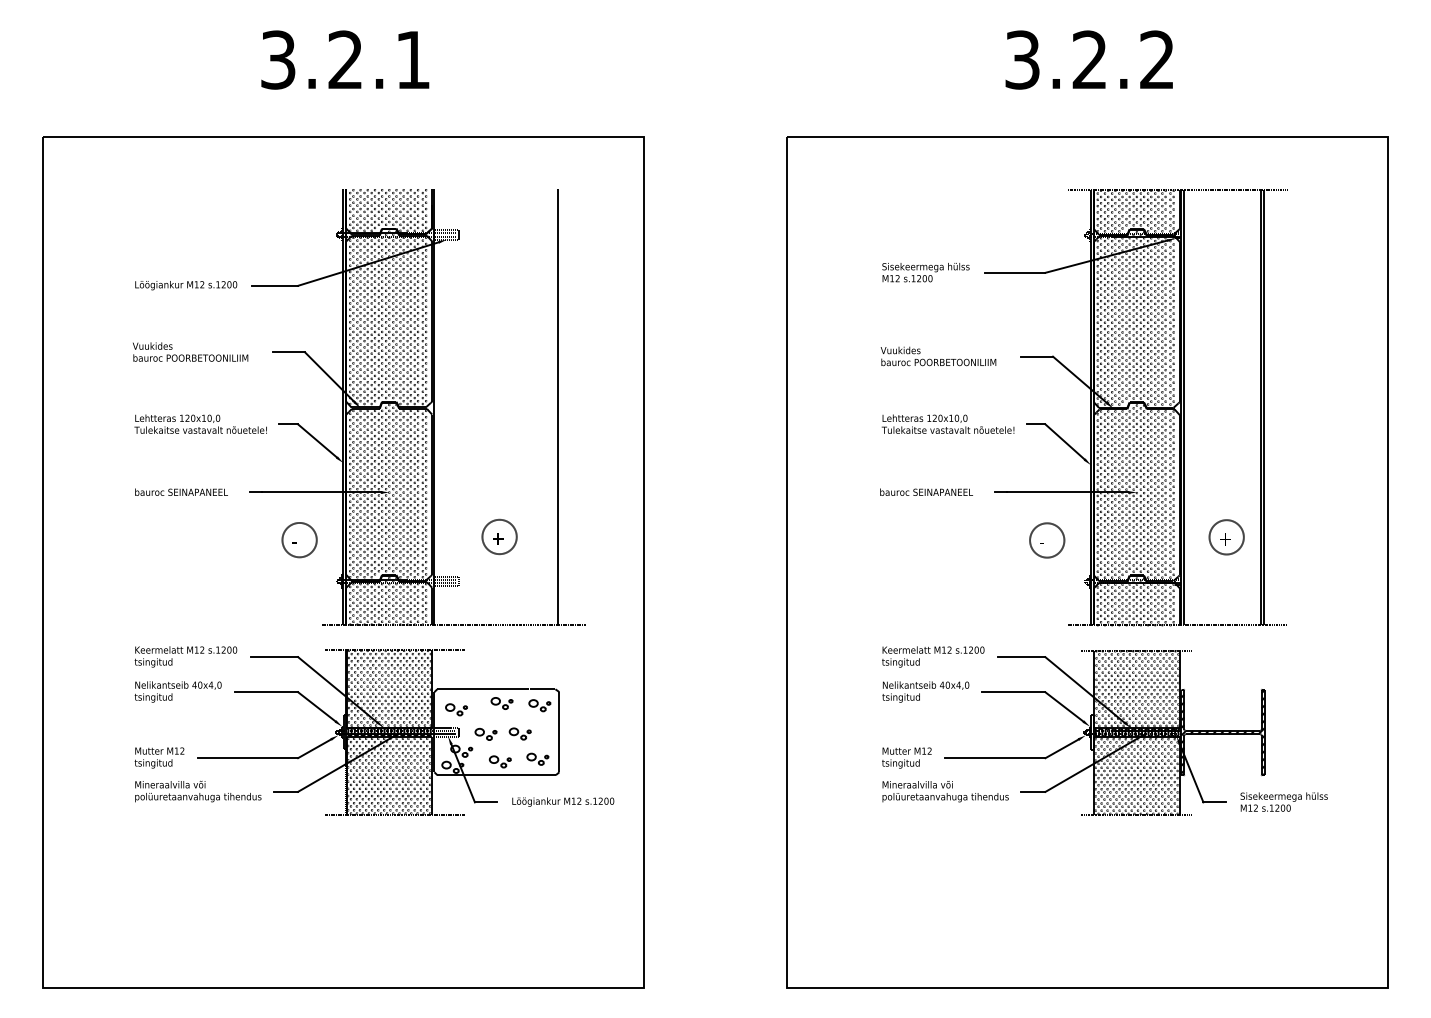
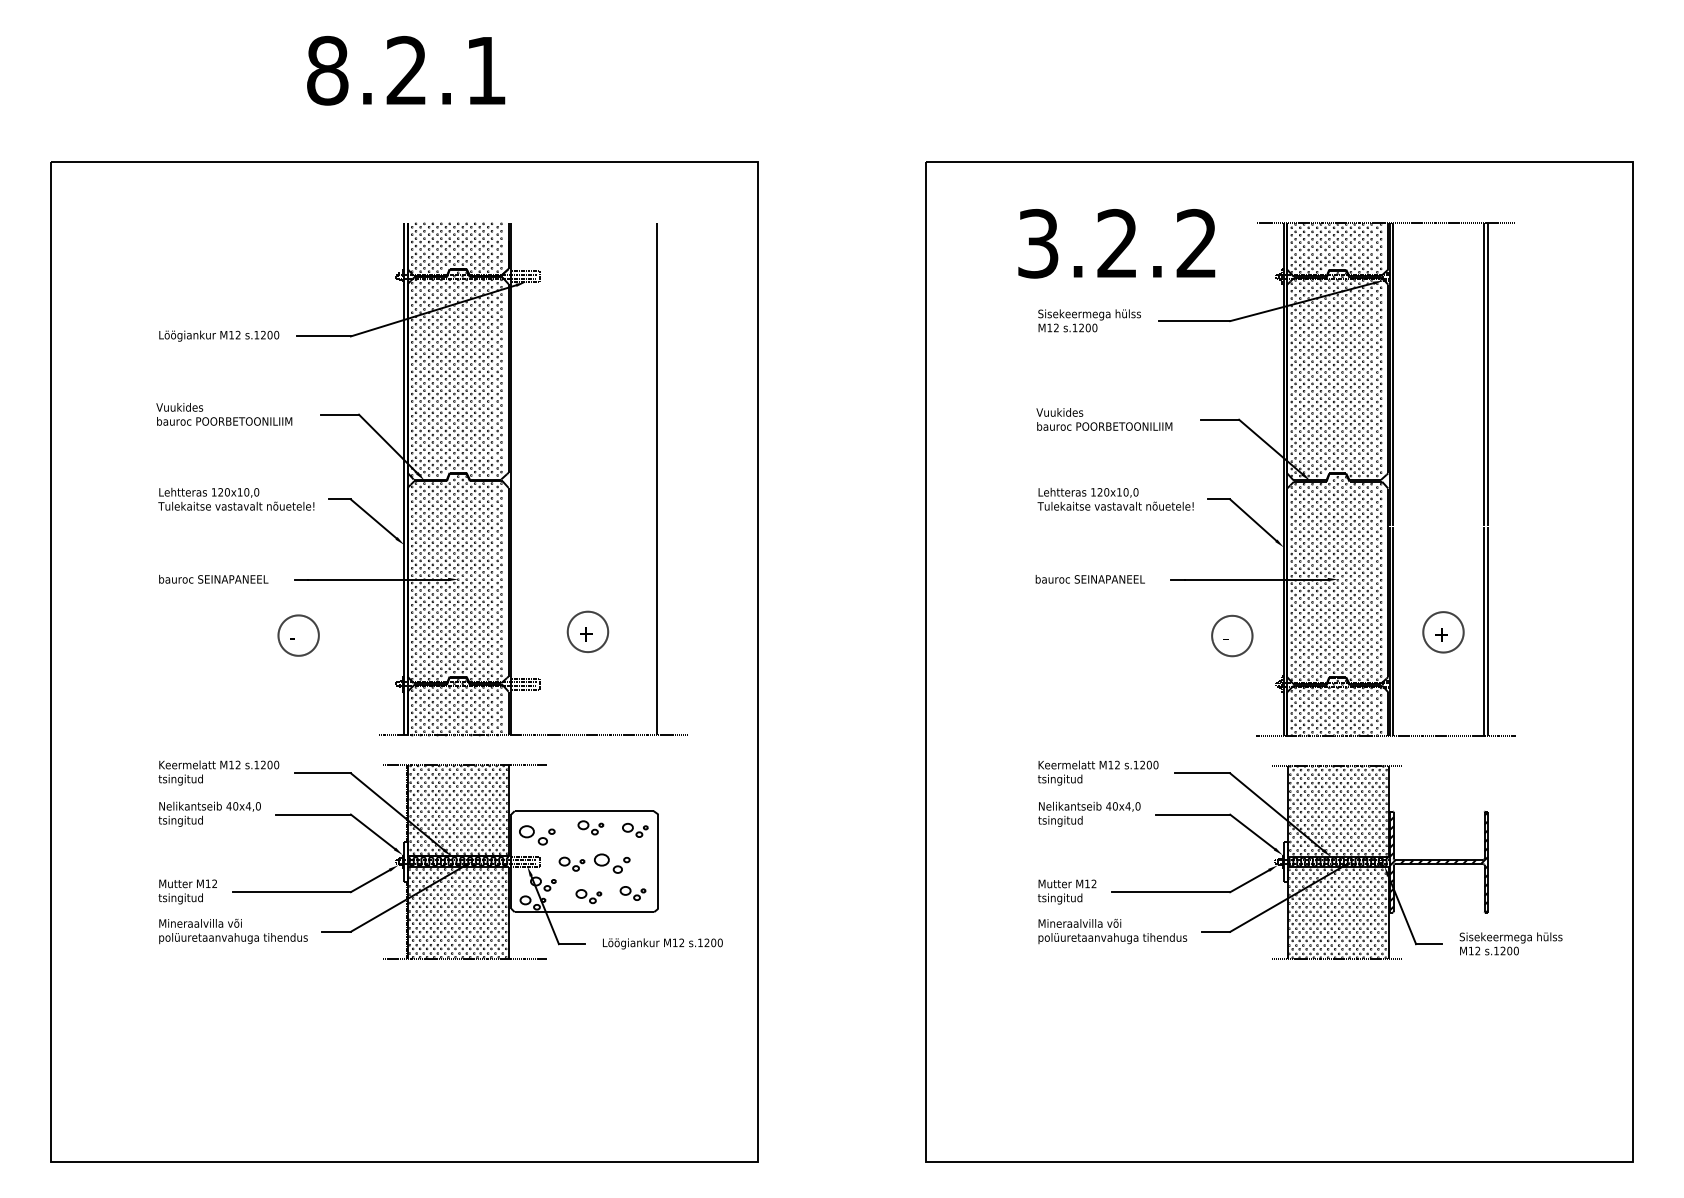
text: (278, 59) -> (327, 70), 3.2.1 -> 8.2.1
text: (1089, 59) -> (1116, 243), moved
part: (299, 540) -> (298, 635), moved
part: (456, 709) -> (537, 834), size x1.4
part: (520, 733) -> (612, 863), size x1.4

